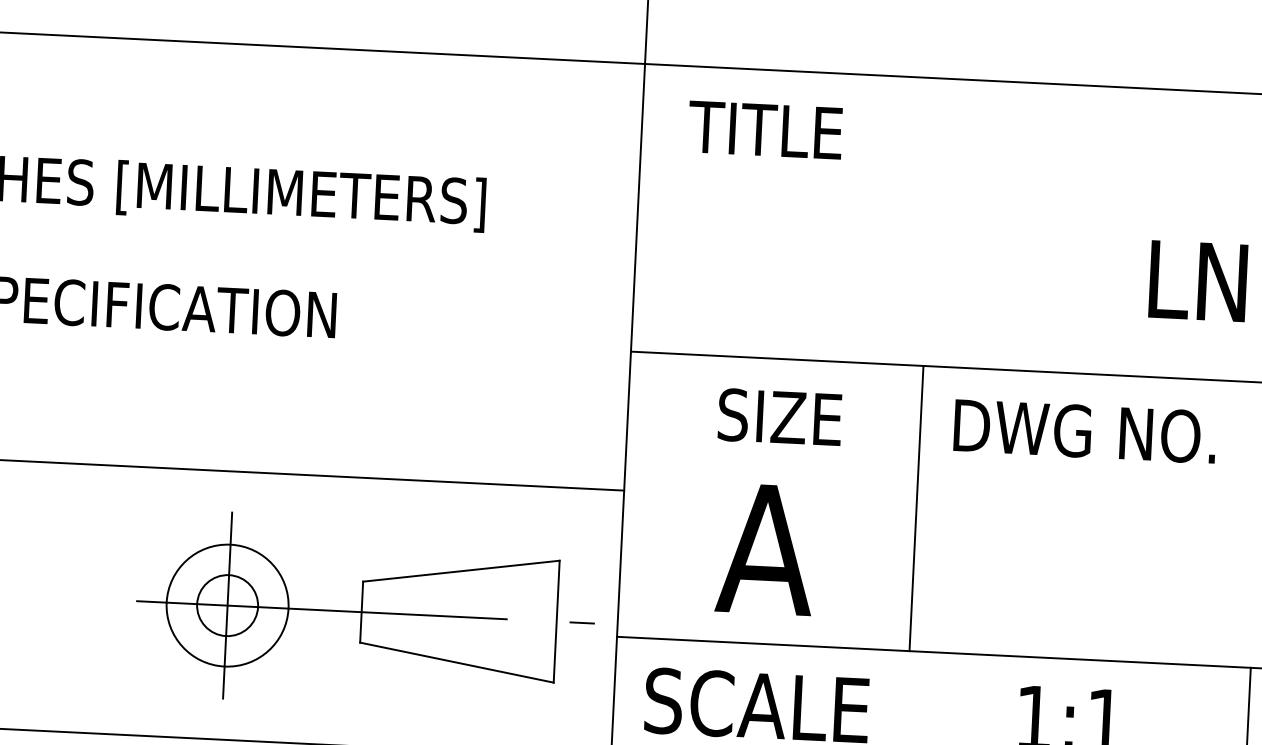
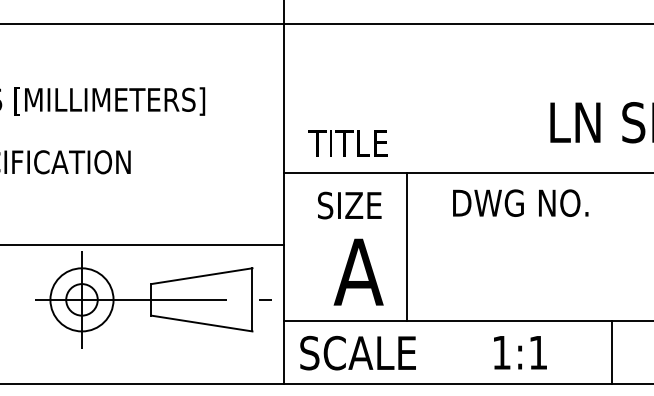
text: (764, 129) -> (347, 143), moved
text: (779, 417) -> (349, 205), moved
line: (916, 508) -> (406, 247), moved
part: (365, 611) -> (153, 299), moved

